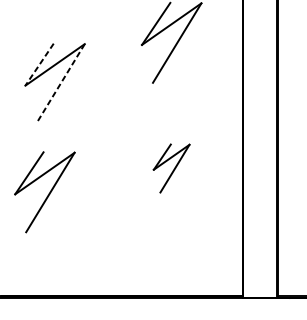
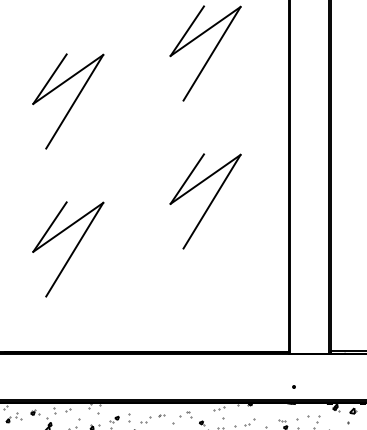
line: (40, 64) -> (50, 79), dashed -> solid
line: (60, 83) -> (74, 101), dashed -> solid
part: (171, 168) -> (205, 201), size x1.67
part: (45, 192) -> (68, 249), moved

